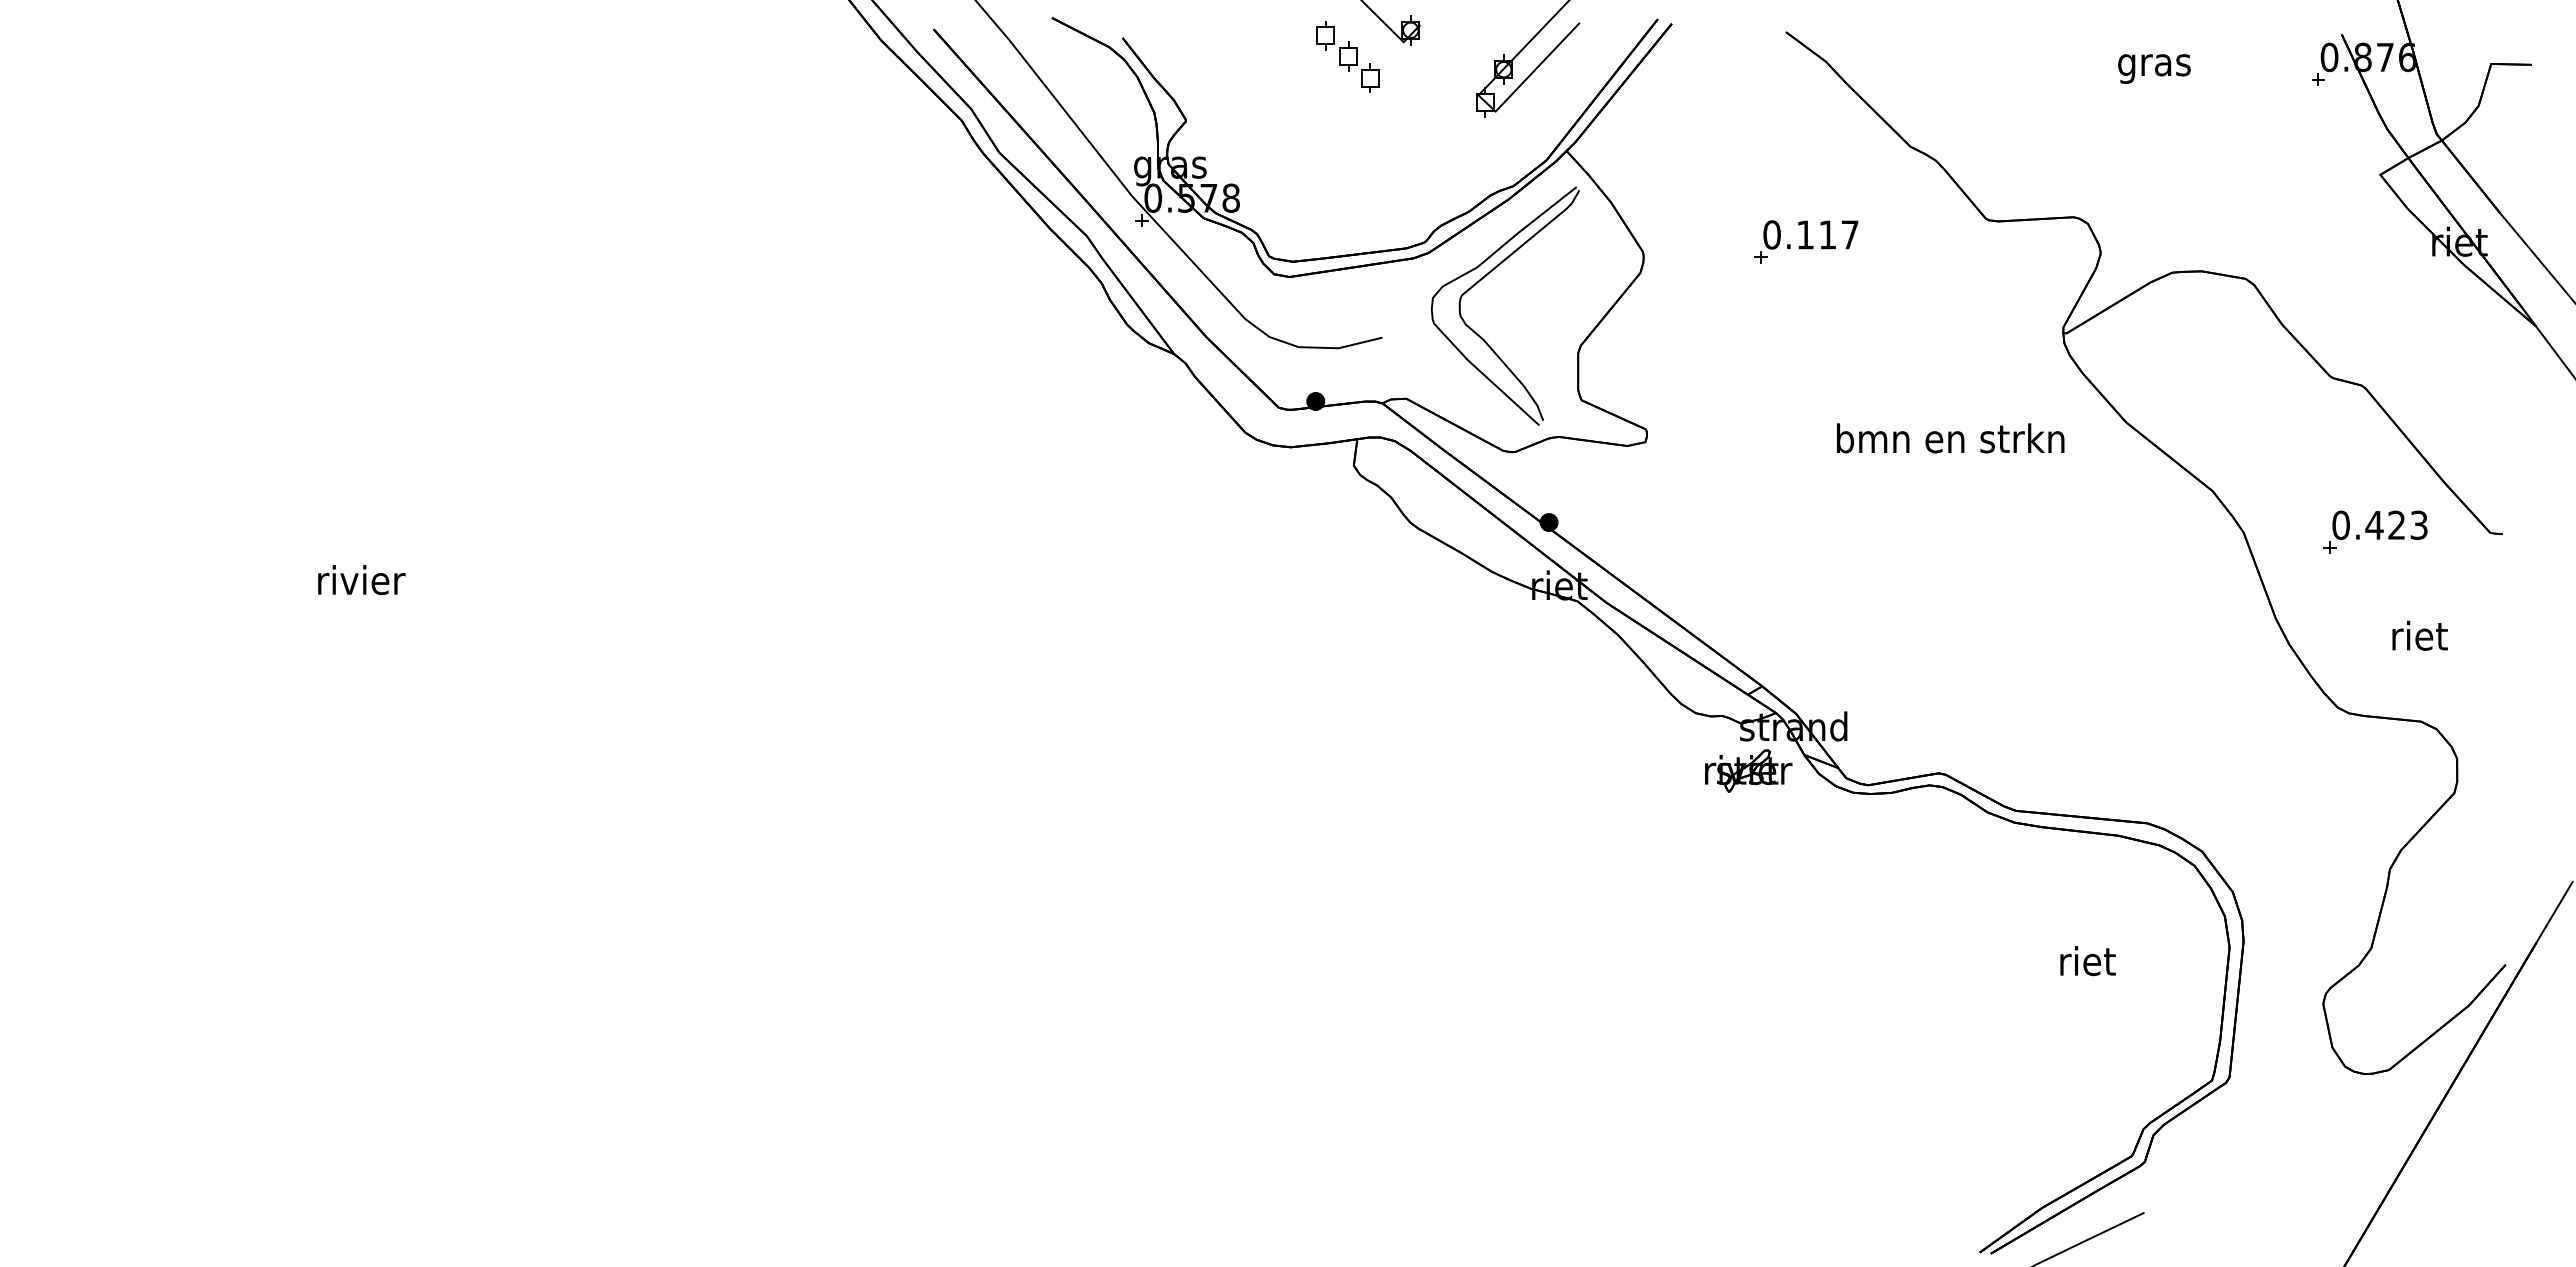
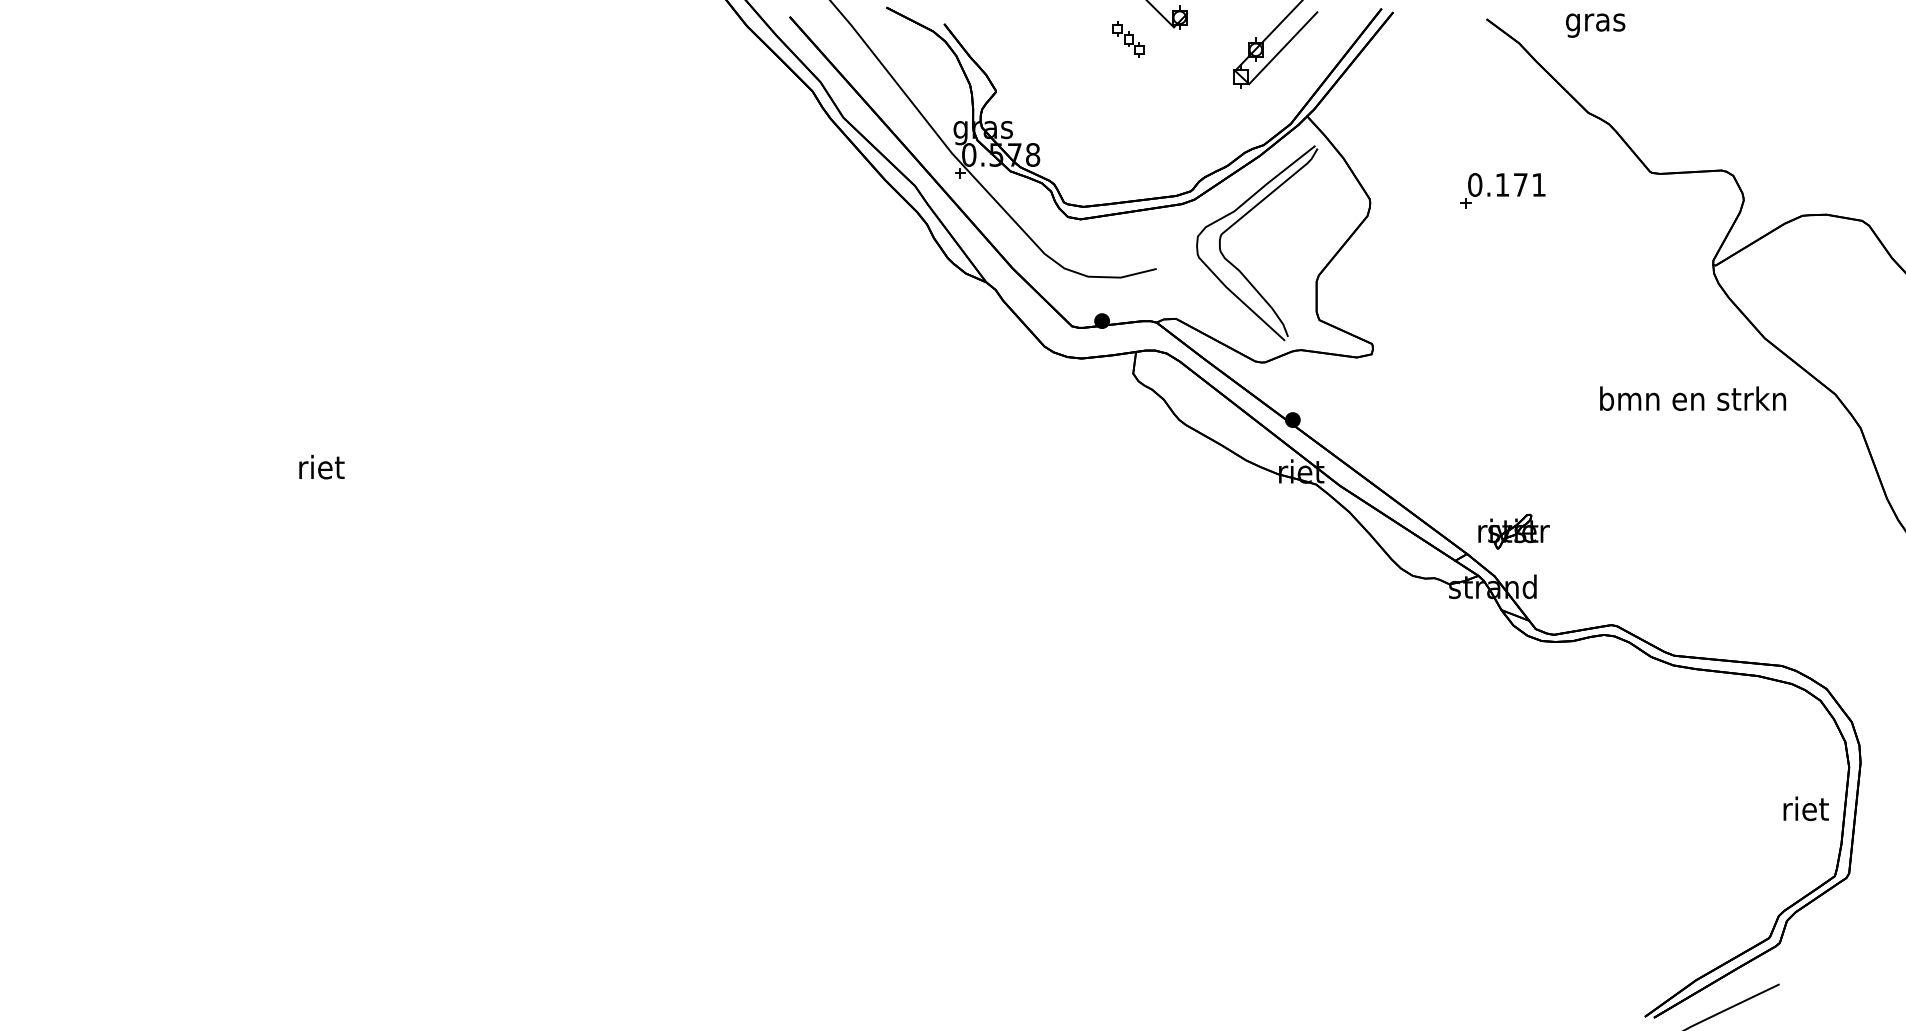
part: (1347, 56) -> (1128, 39), size x0.6
text: (2154, 68) -> (1595, 25), moved
text: (1838, 234) -> (1529, 184), 0.117 -> 0.171
text: (1950, 438) -> (1692, 398), moved
text: (361, 580) -> (322, 467), rivier -> riet
part: (1748, 770) -> (1513, 531), moved
text: (2087, 961) -> (1805, 809), moved

